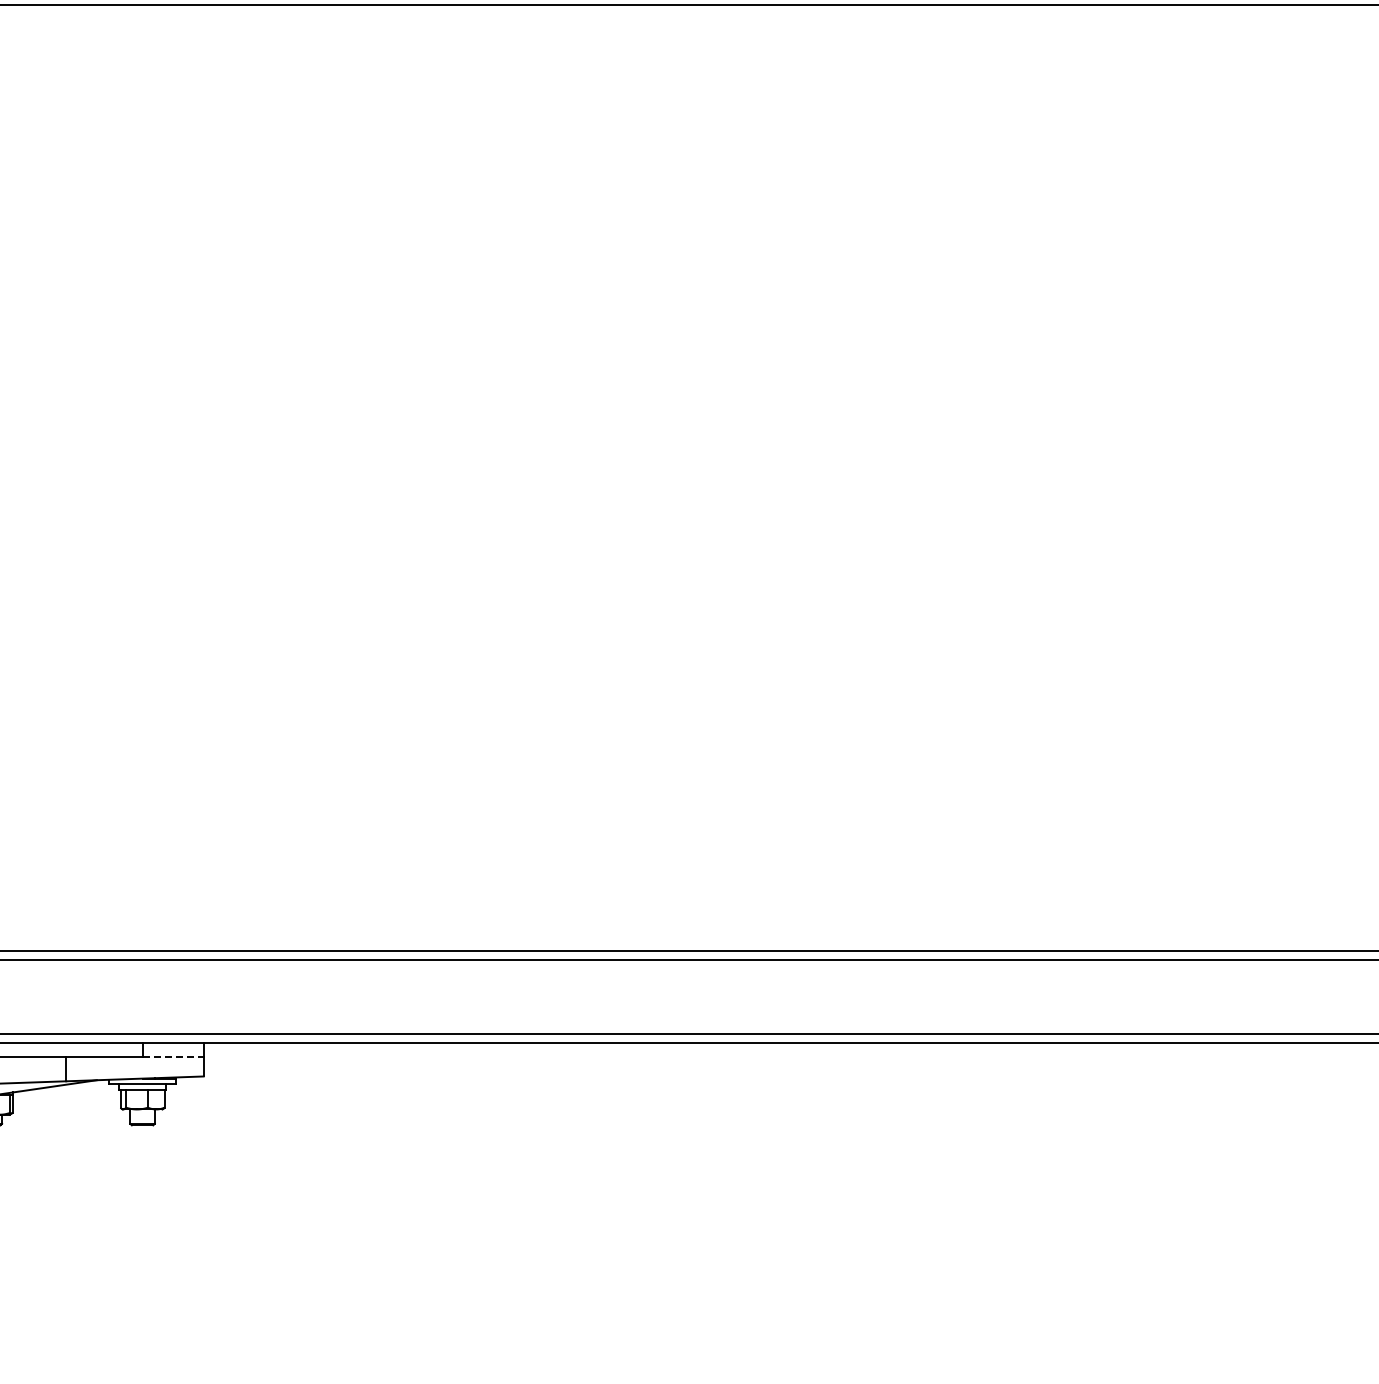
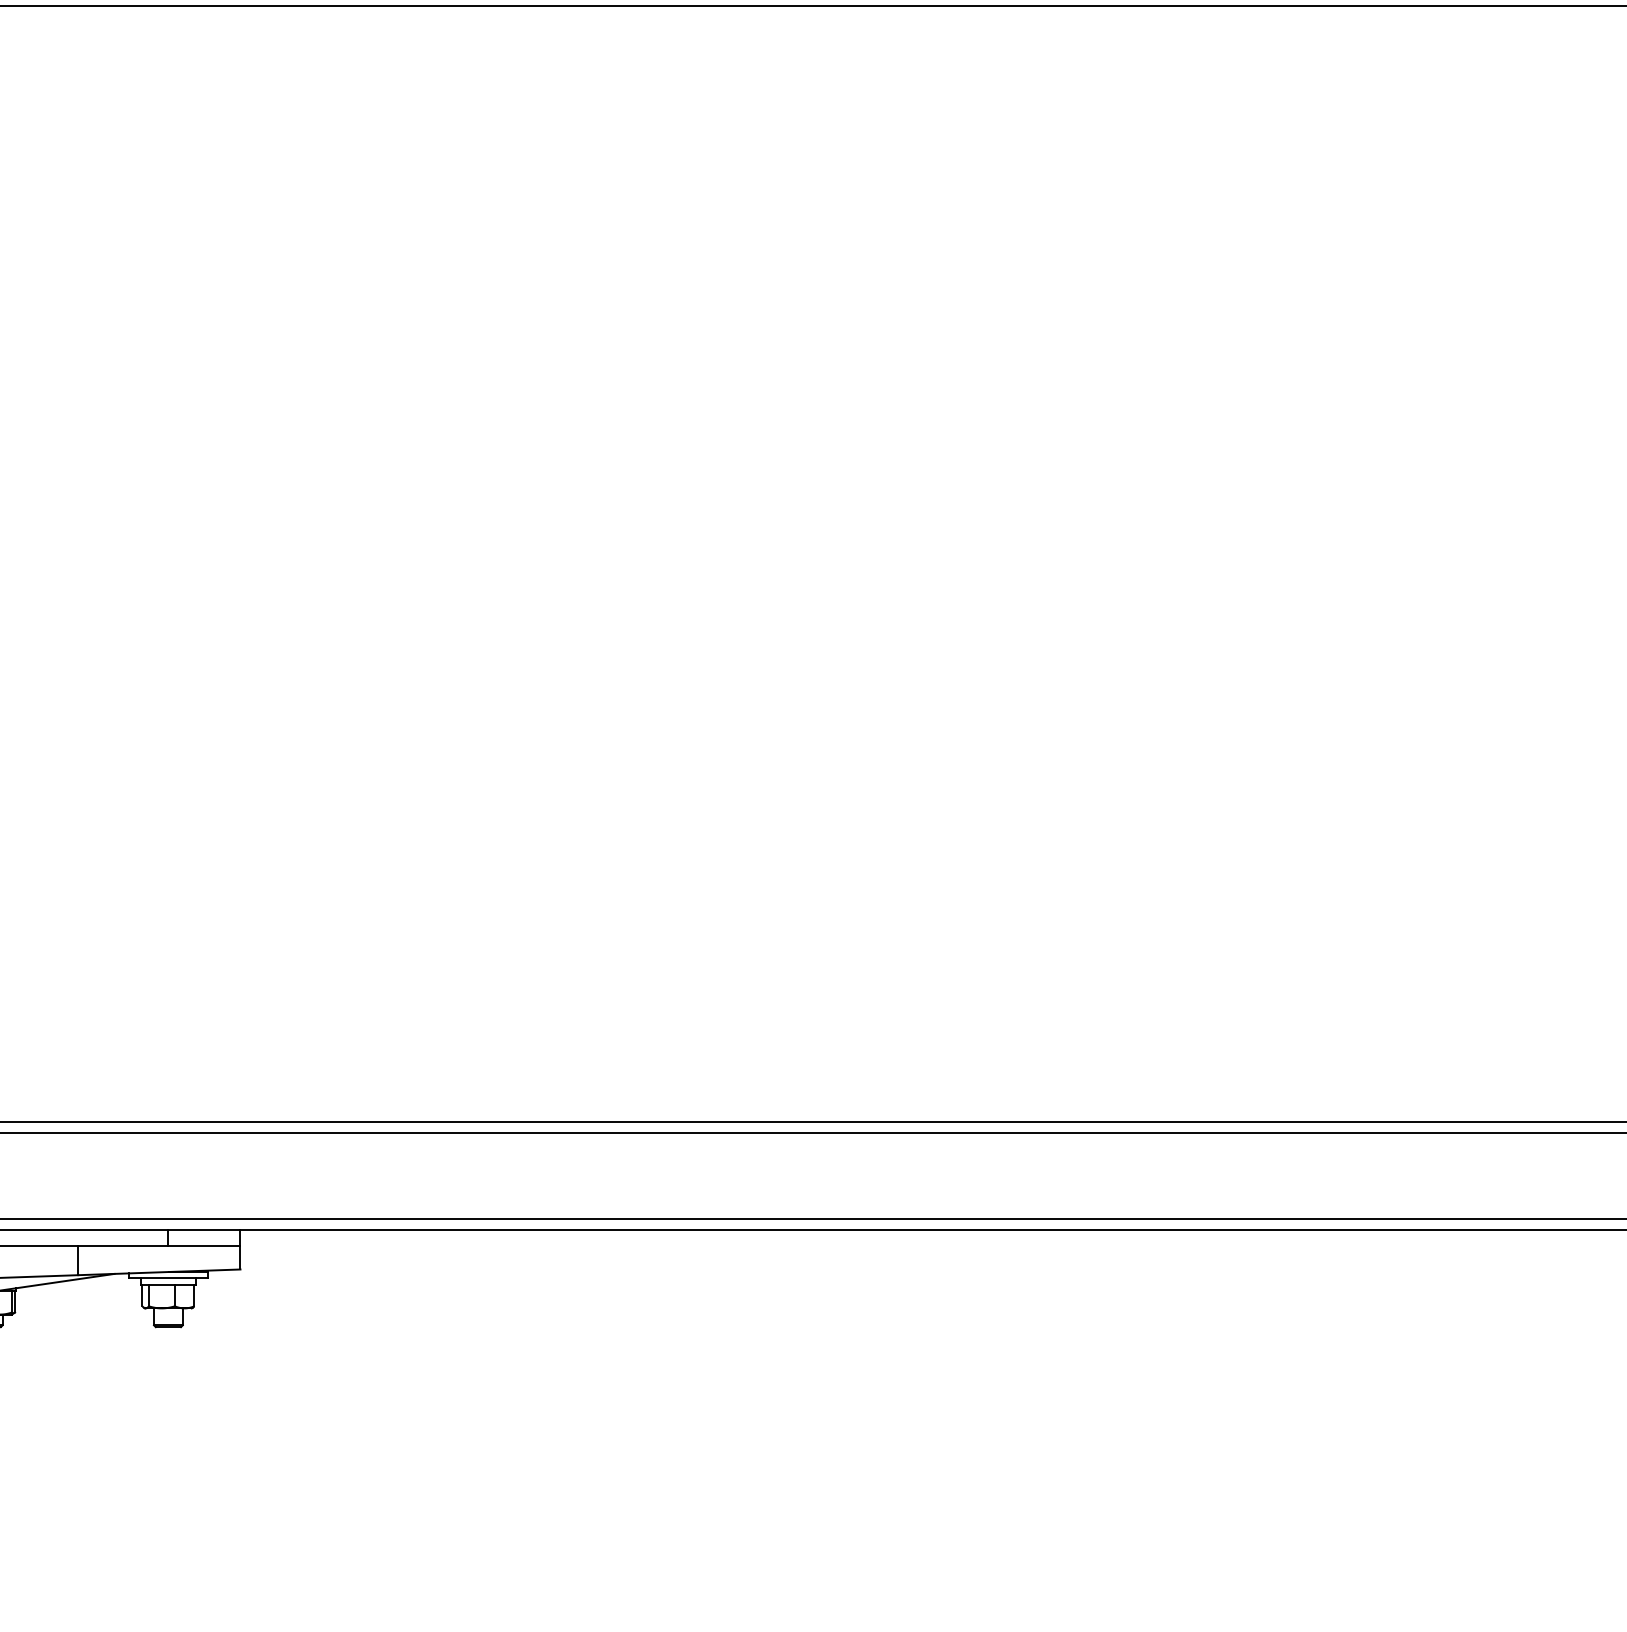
line: (173, 1056) -> (204, 1245), dashed -> solid

